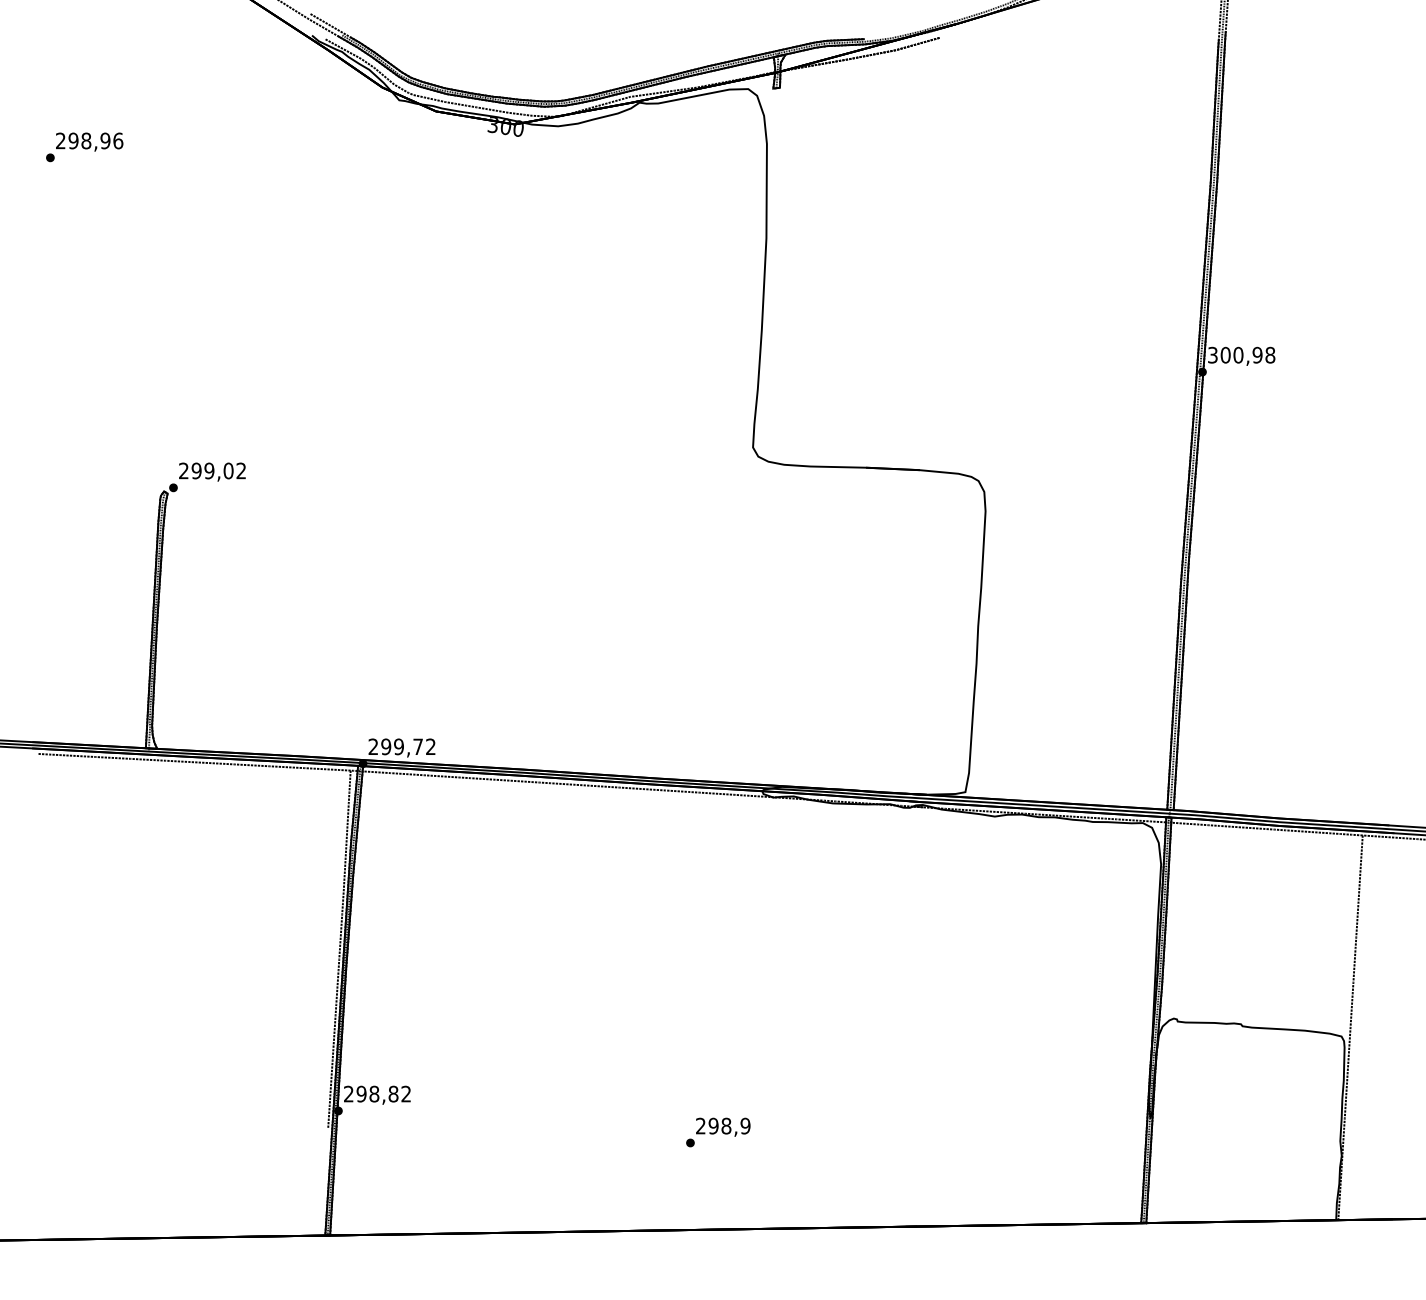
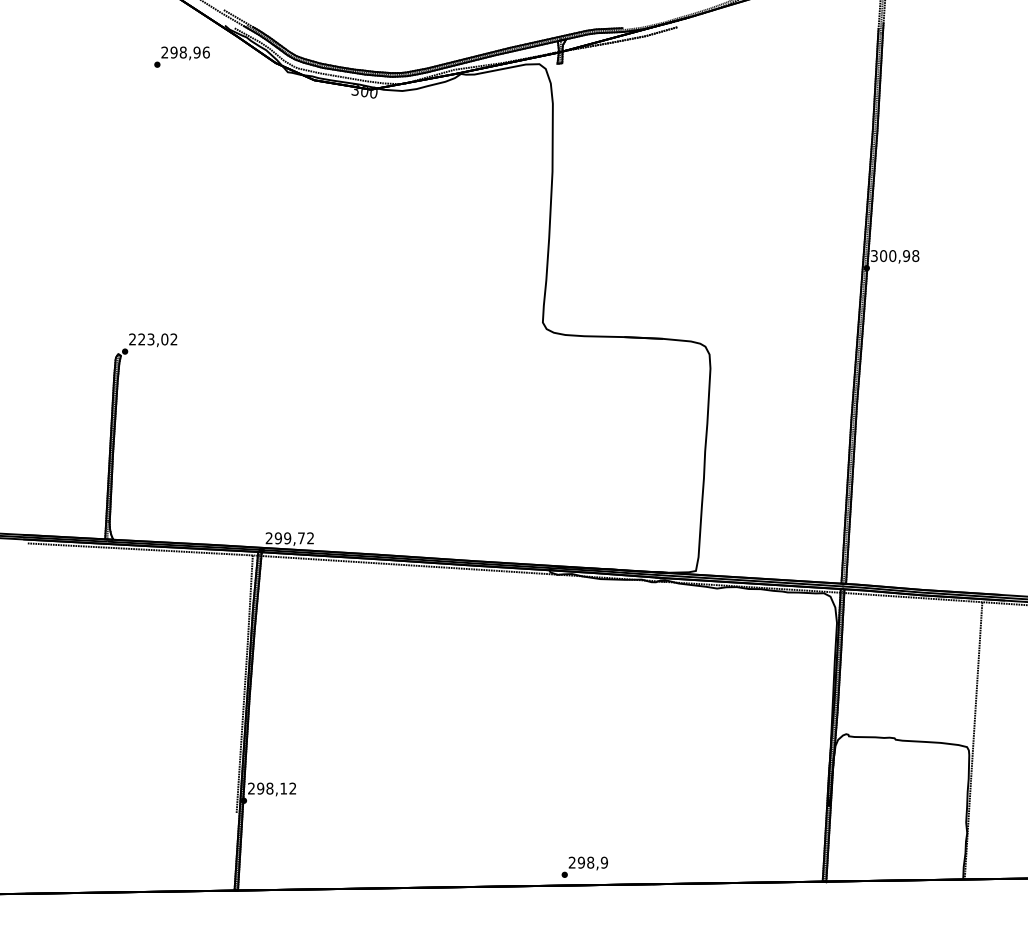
text: (83, 146) -> (181, 56), moved
text: (203, 471) -> (146, 339), 299,02 -> 223,02
text: (393, 1093) -> (283, 788), 298,82 -> 298,12
text: (717, 1131) -> (584, 866), moved

